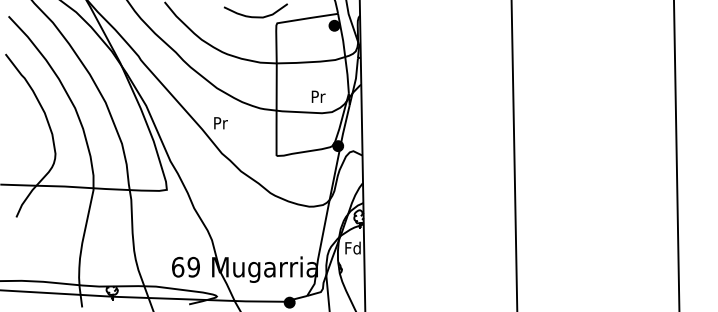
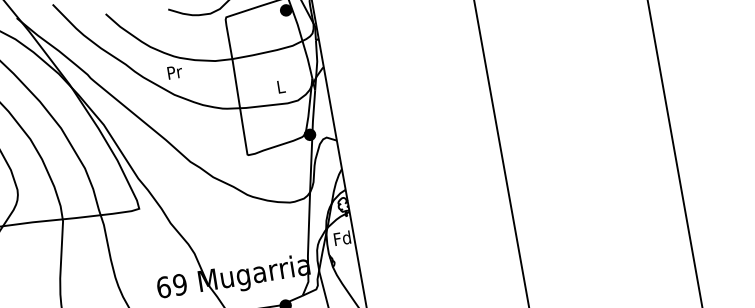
text: (318, 96) -> (281, 86), Pr -> L
text: (220, 123) -> (174, 72), moved

